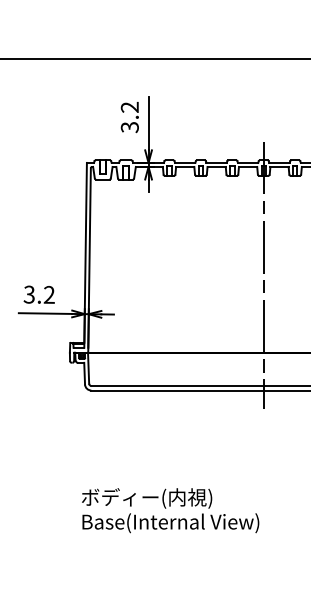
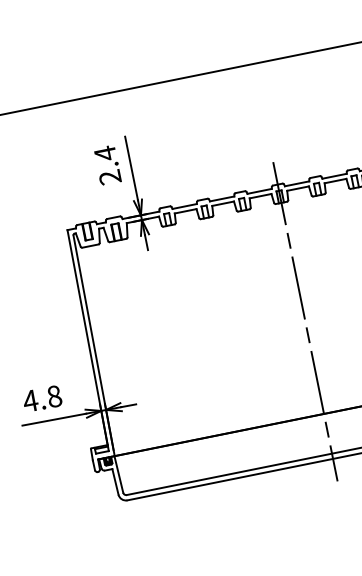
text: (129, 117) -> (107, 165), 3.2 -> 2.4
text: (38, 294) -> (41, 398), 3.2 -> 4.8

